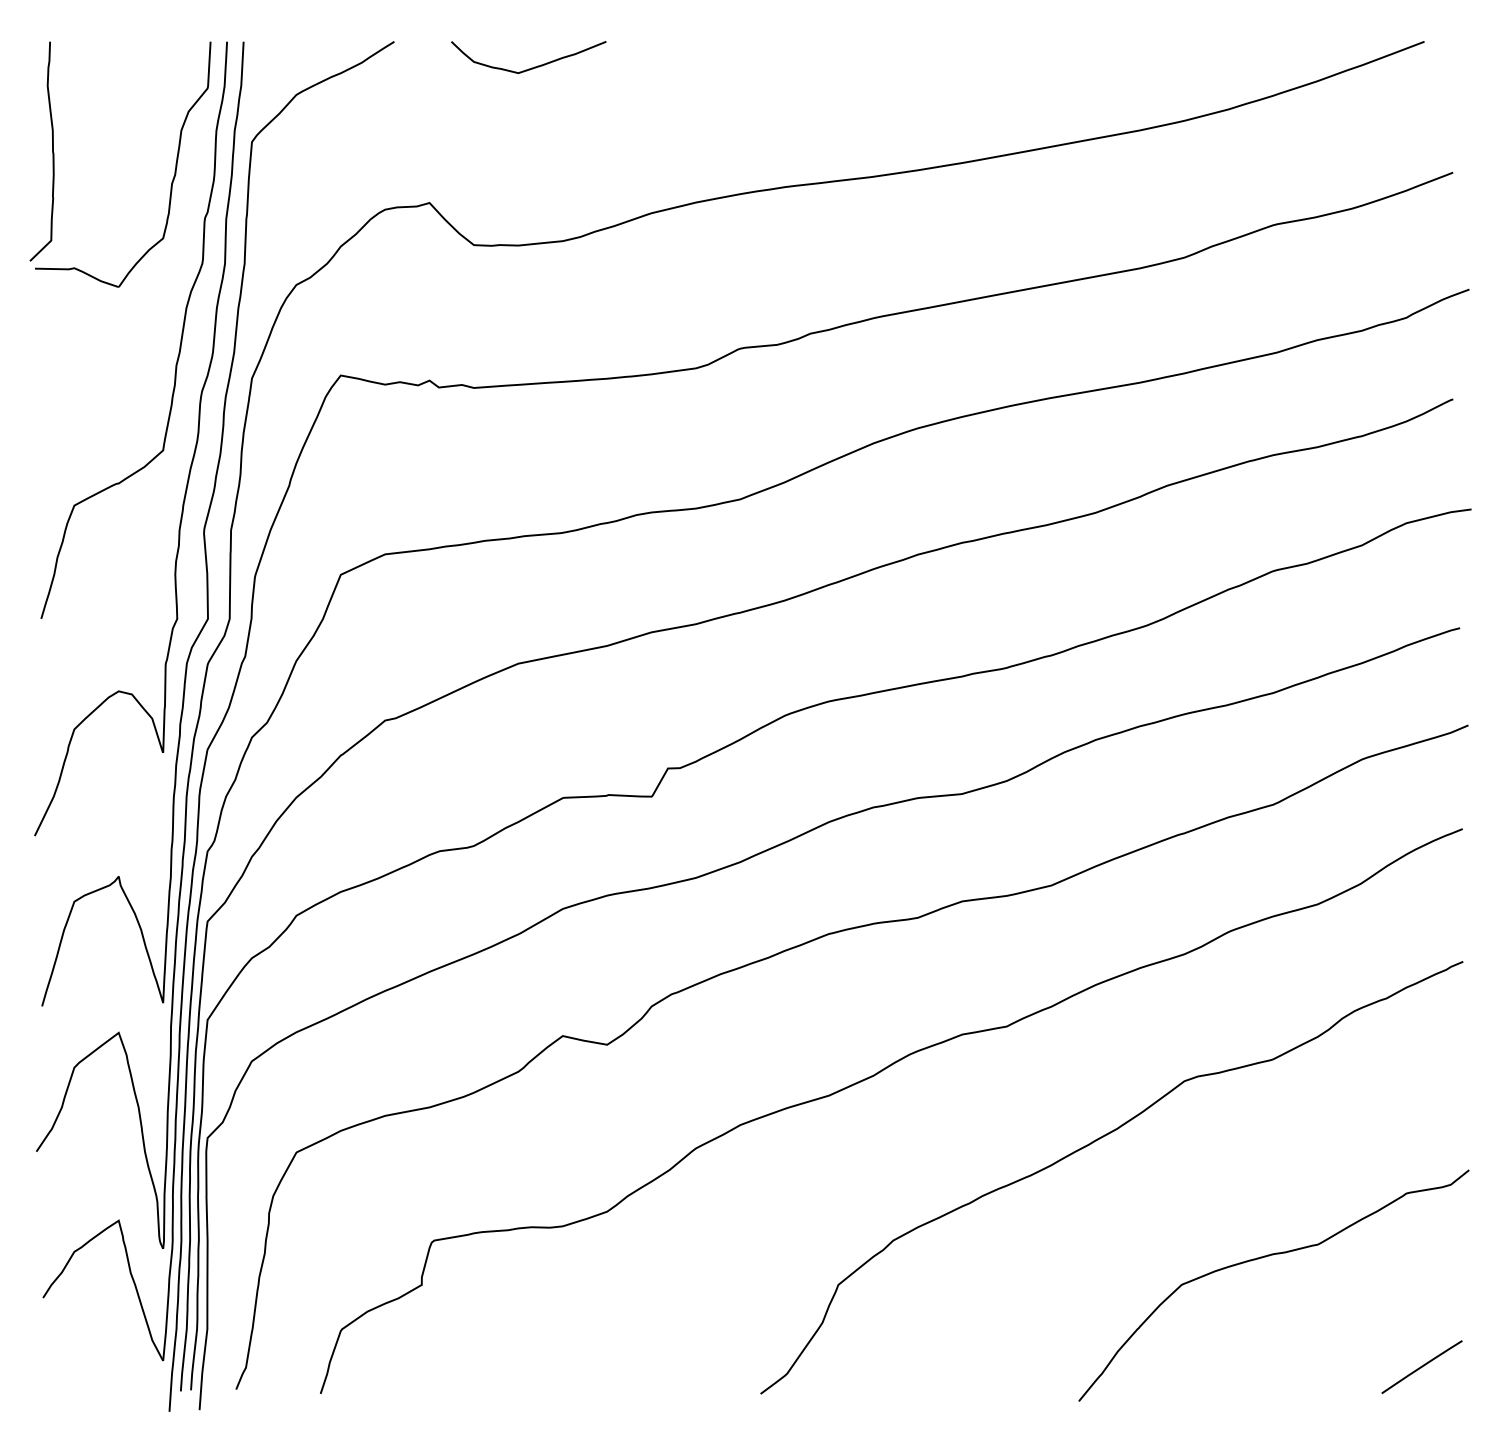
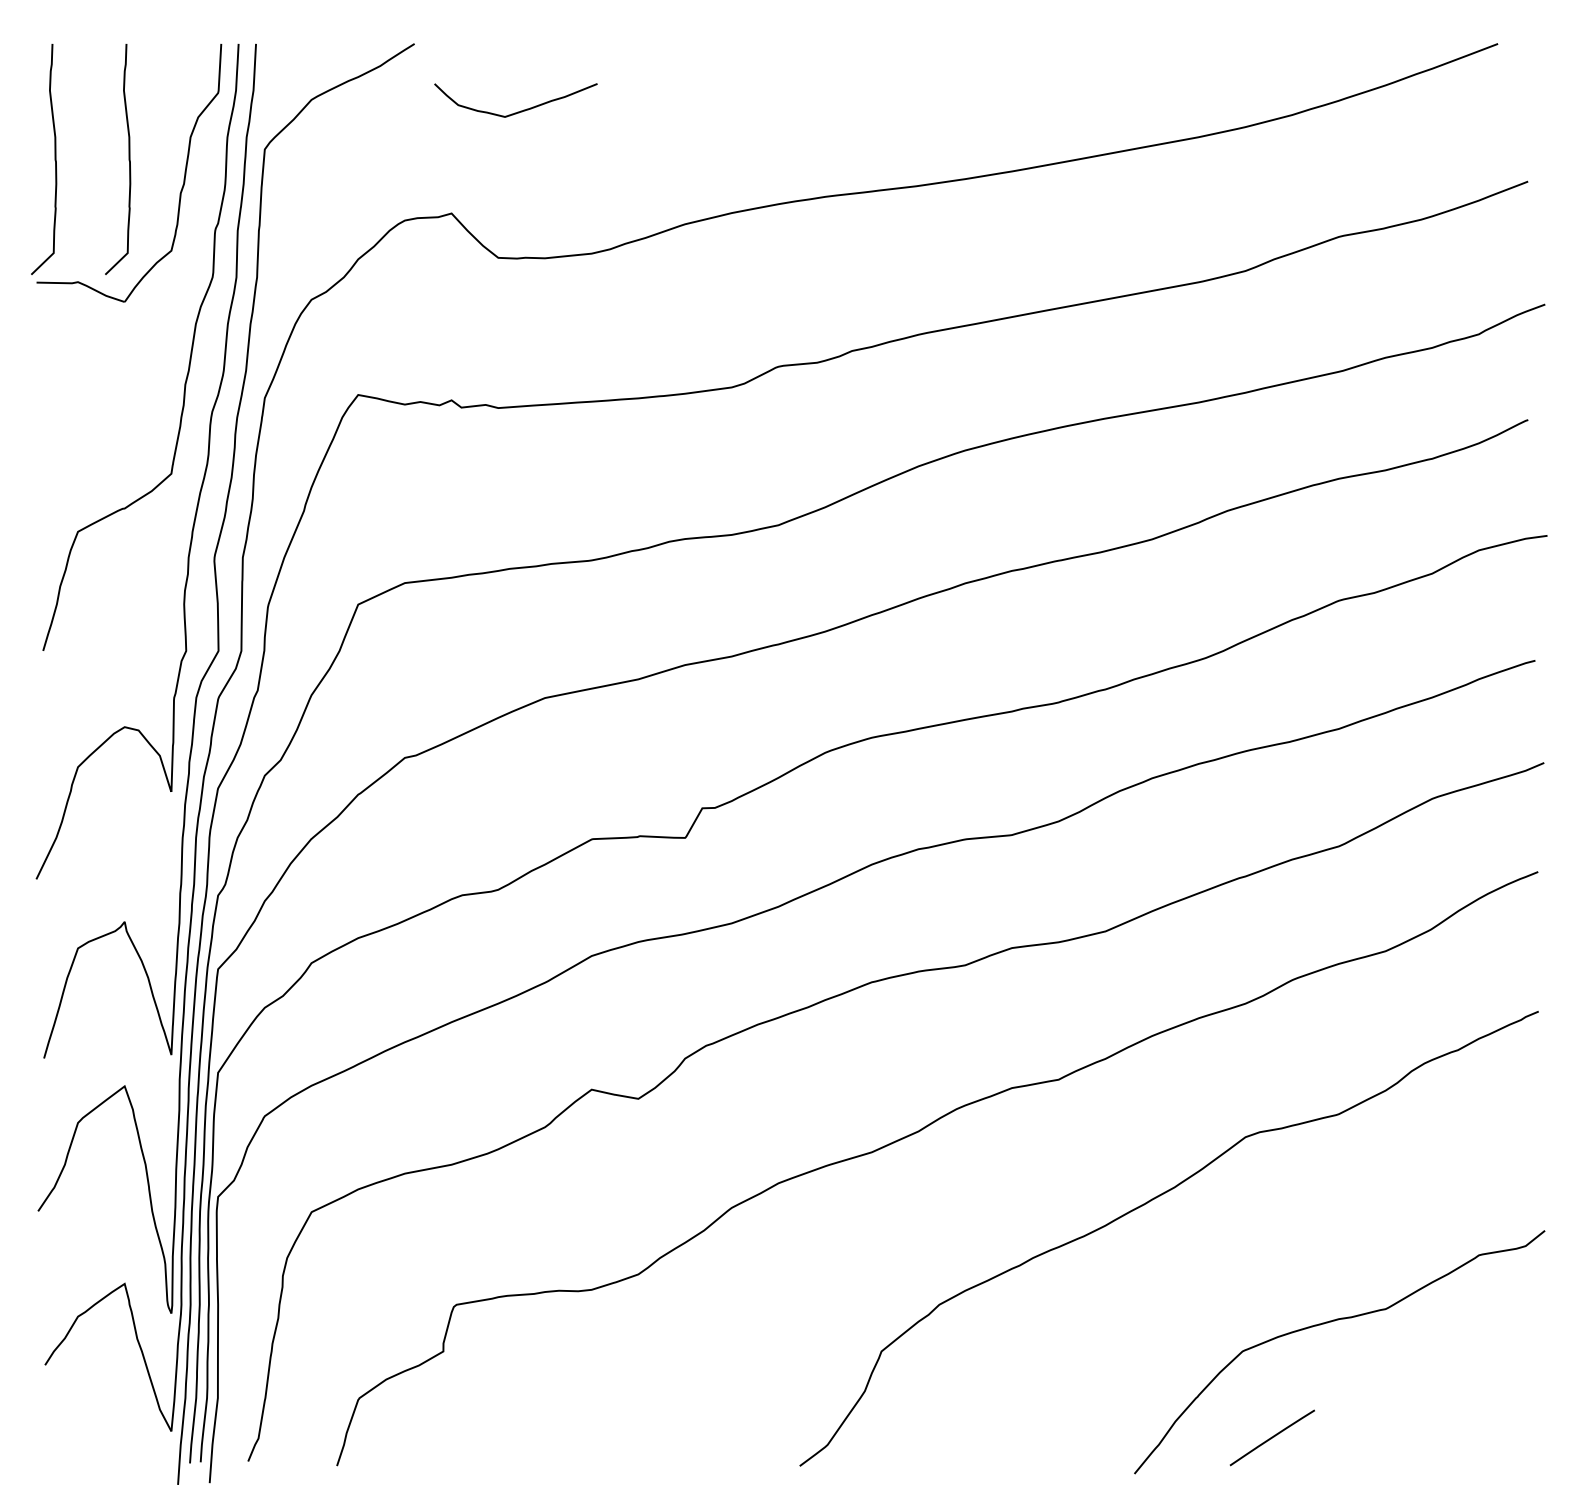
curve: (533, 67) -> (520, 110), moved
curve: (122, 151) -> (128, 159), added
line: (1421, 1366) -> (1271, 1437), moved

